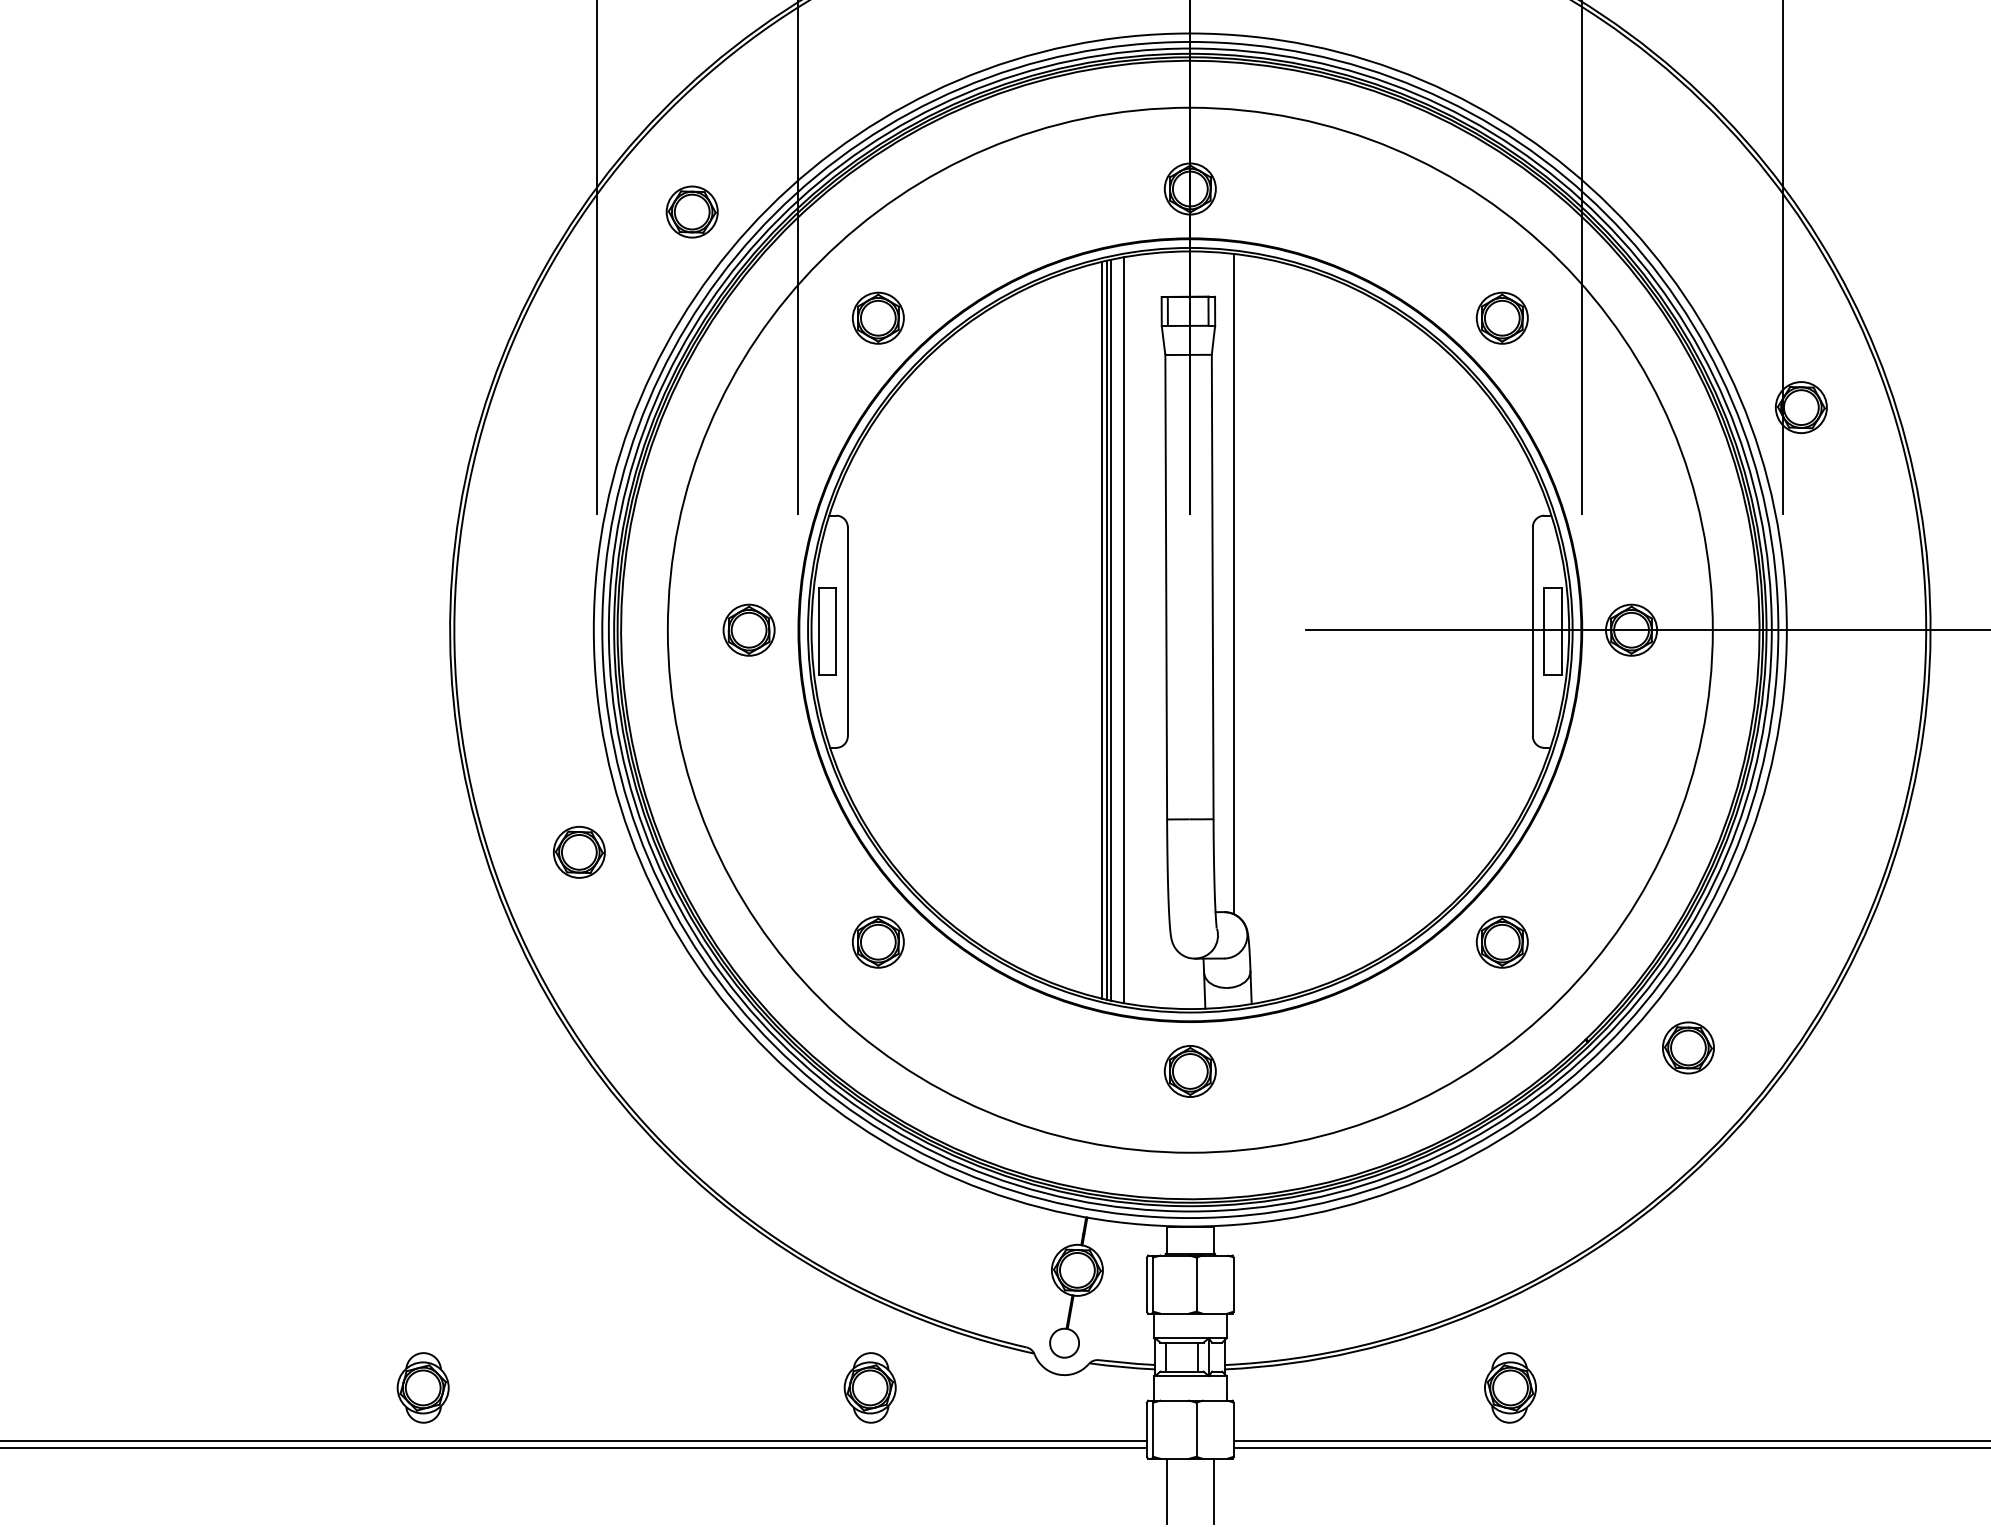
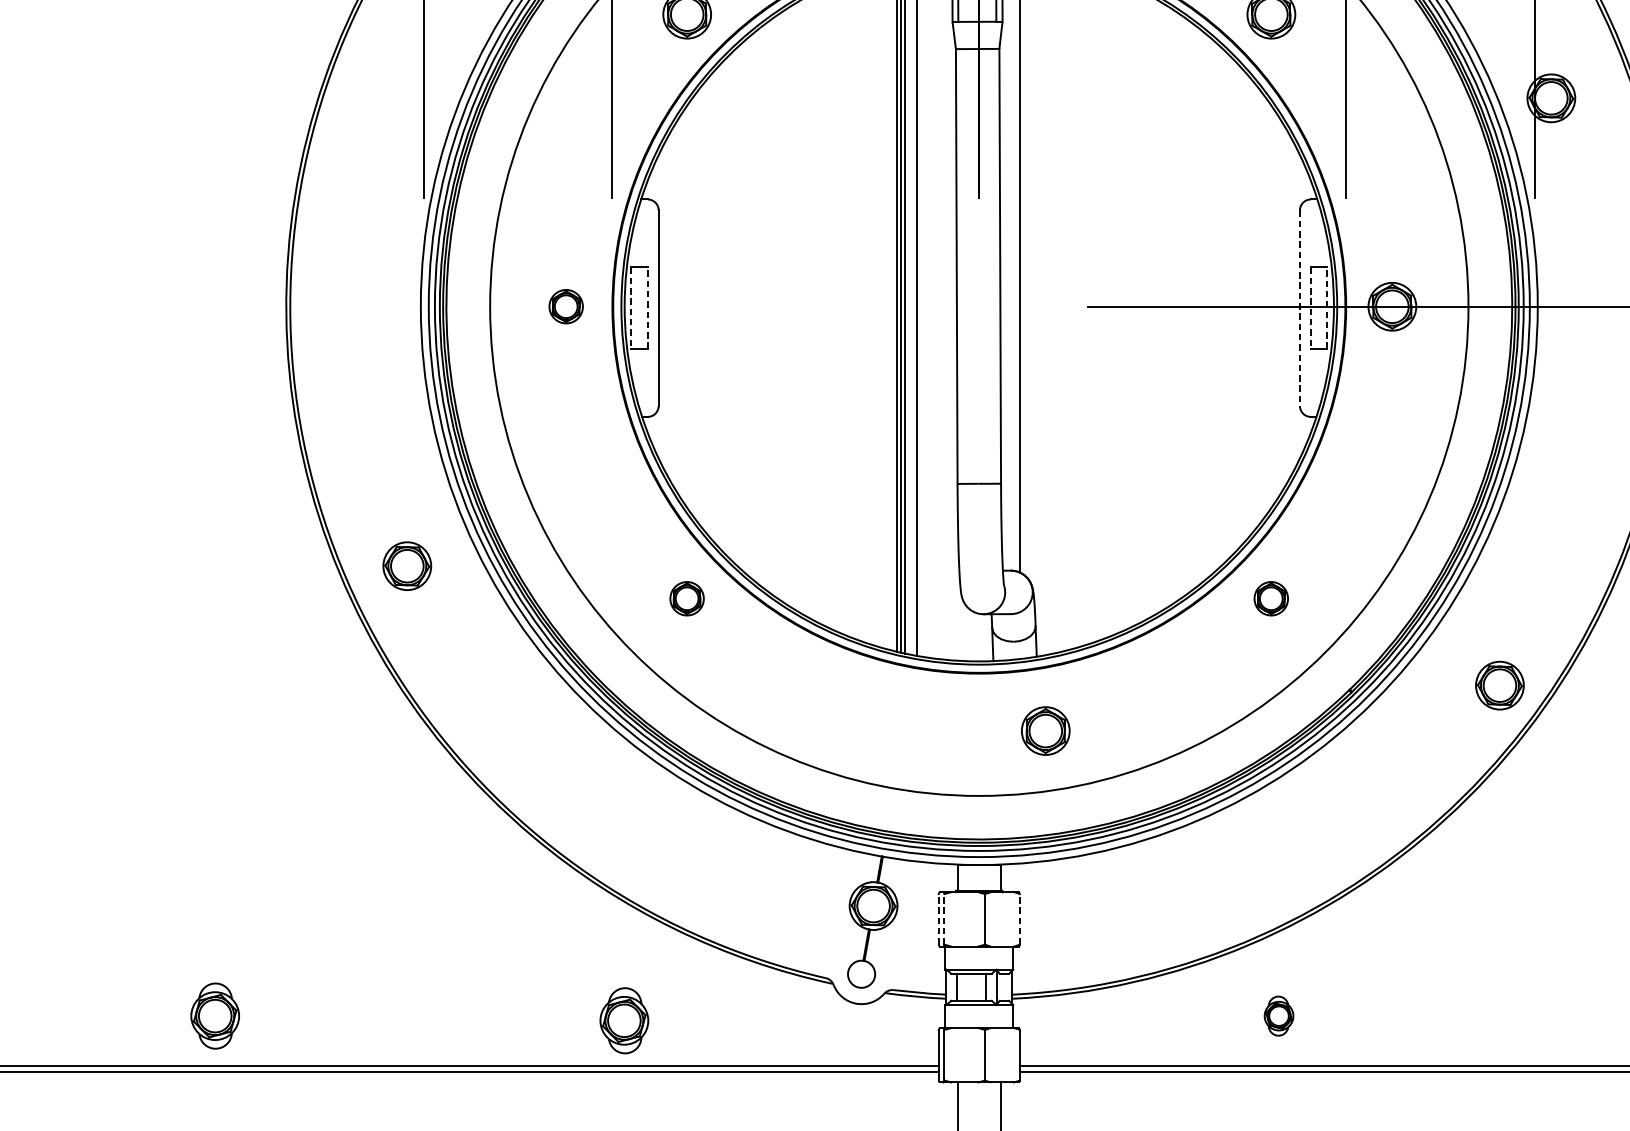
part: (748, 629) -> (565, 306), size x0.7
line: (818, 631) -> (631, 307), solid -> dashed
line: (836, 631) -> (648, 307), solid -> dashed
line: (1544, 631) -> (1310, 307), solid -> dashed
line: (1561, 631) -> (1326, 307), solid -> dashed
line: (1532, 632) -> (1299, 308), solid -> dashed
part: (578, 851) -> (406, 565), moved
part: (877, 941) -> (686, 598), size x0.7
part: (1501, 941) -> (1270, 598), size x0.7
part: (1688, 1047) -> (1499, 685), moved
part: (1189, 1071) -> (1044, 731), moved
line: (1146, 1284) -> (938, 919), solid -> dashed
line: (1153, 1284) -> (944, 919), solid -> dashed
line: (1233, 1284) -> (1019, 919), solid -> dashed
part: (422, 1387) -> (214, 1015), moved
part: (869, 1387) -> (623, 1020), moved
part: (1510, 1387) -> (1279, 1015), size x0.6

